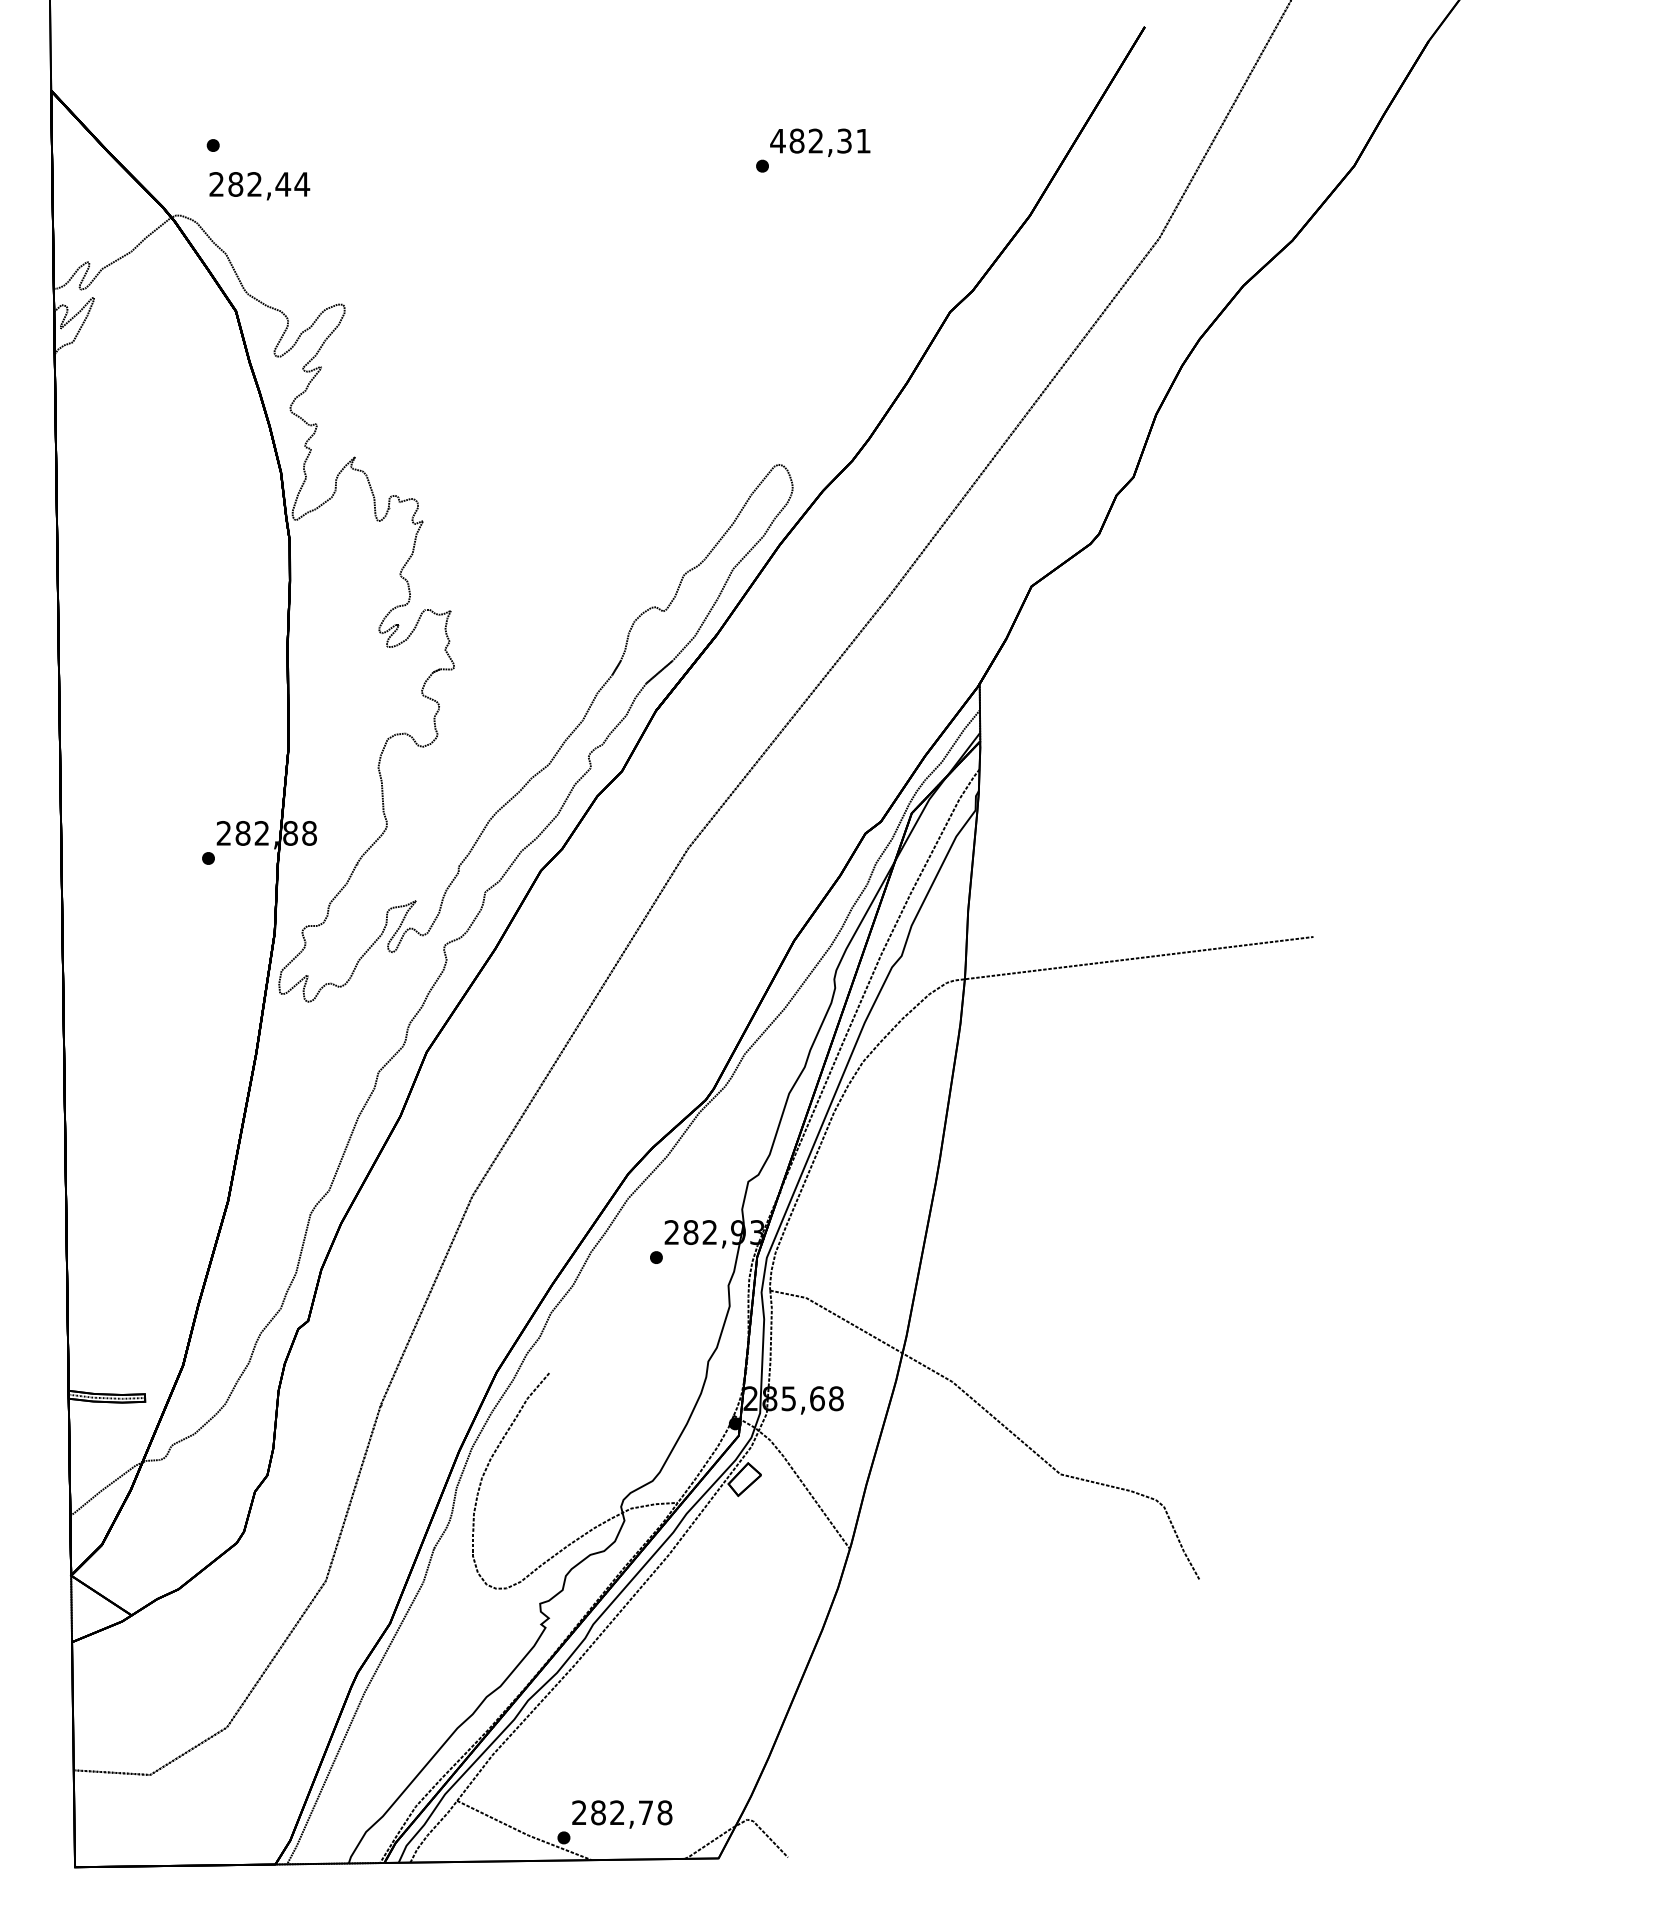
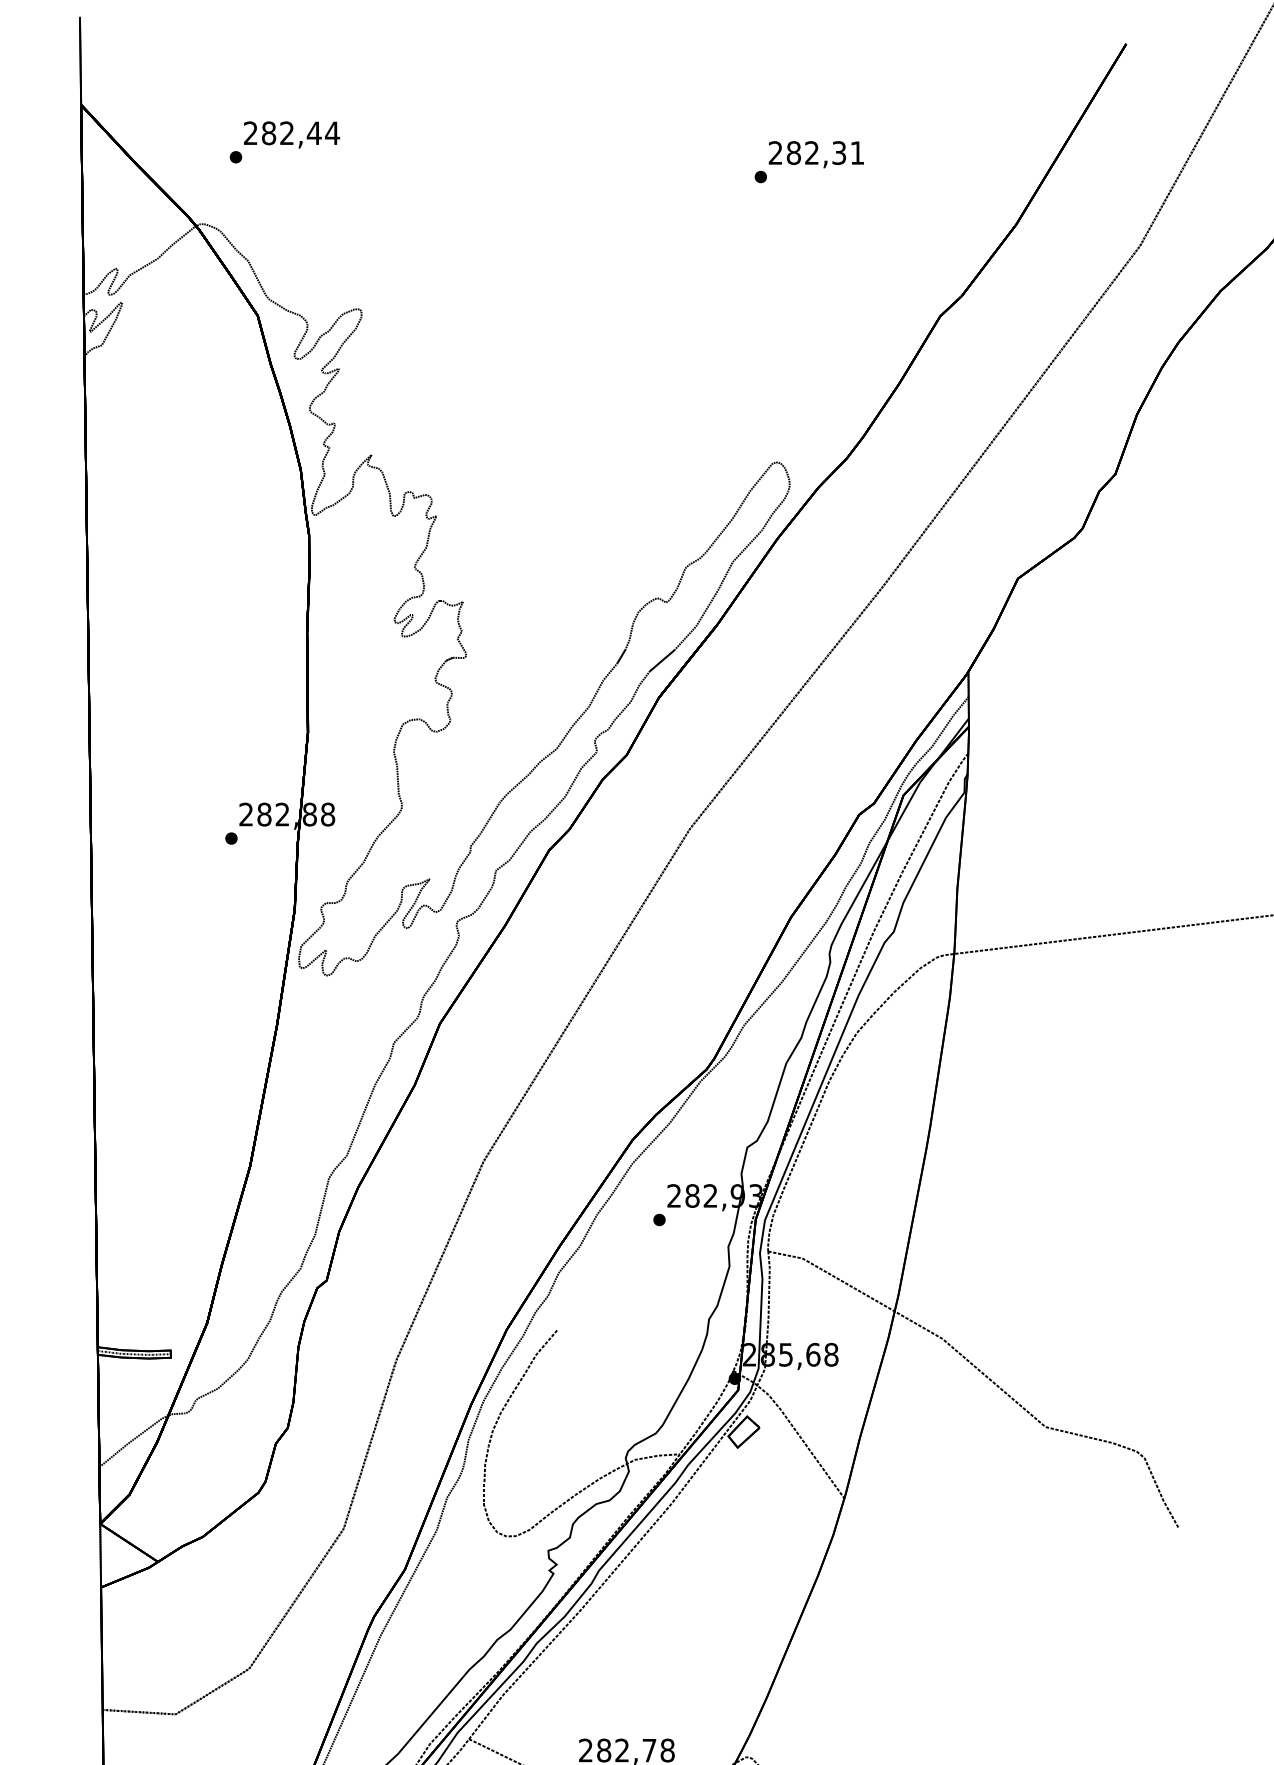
text: (777, 140) -> (775, 152), 482,31 -> 282,31
text: (259, 186) -> (291, 135), moved

